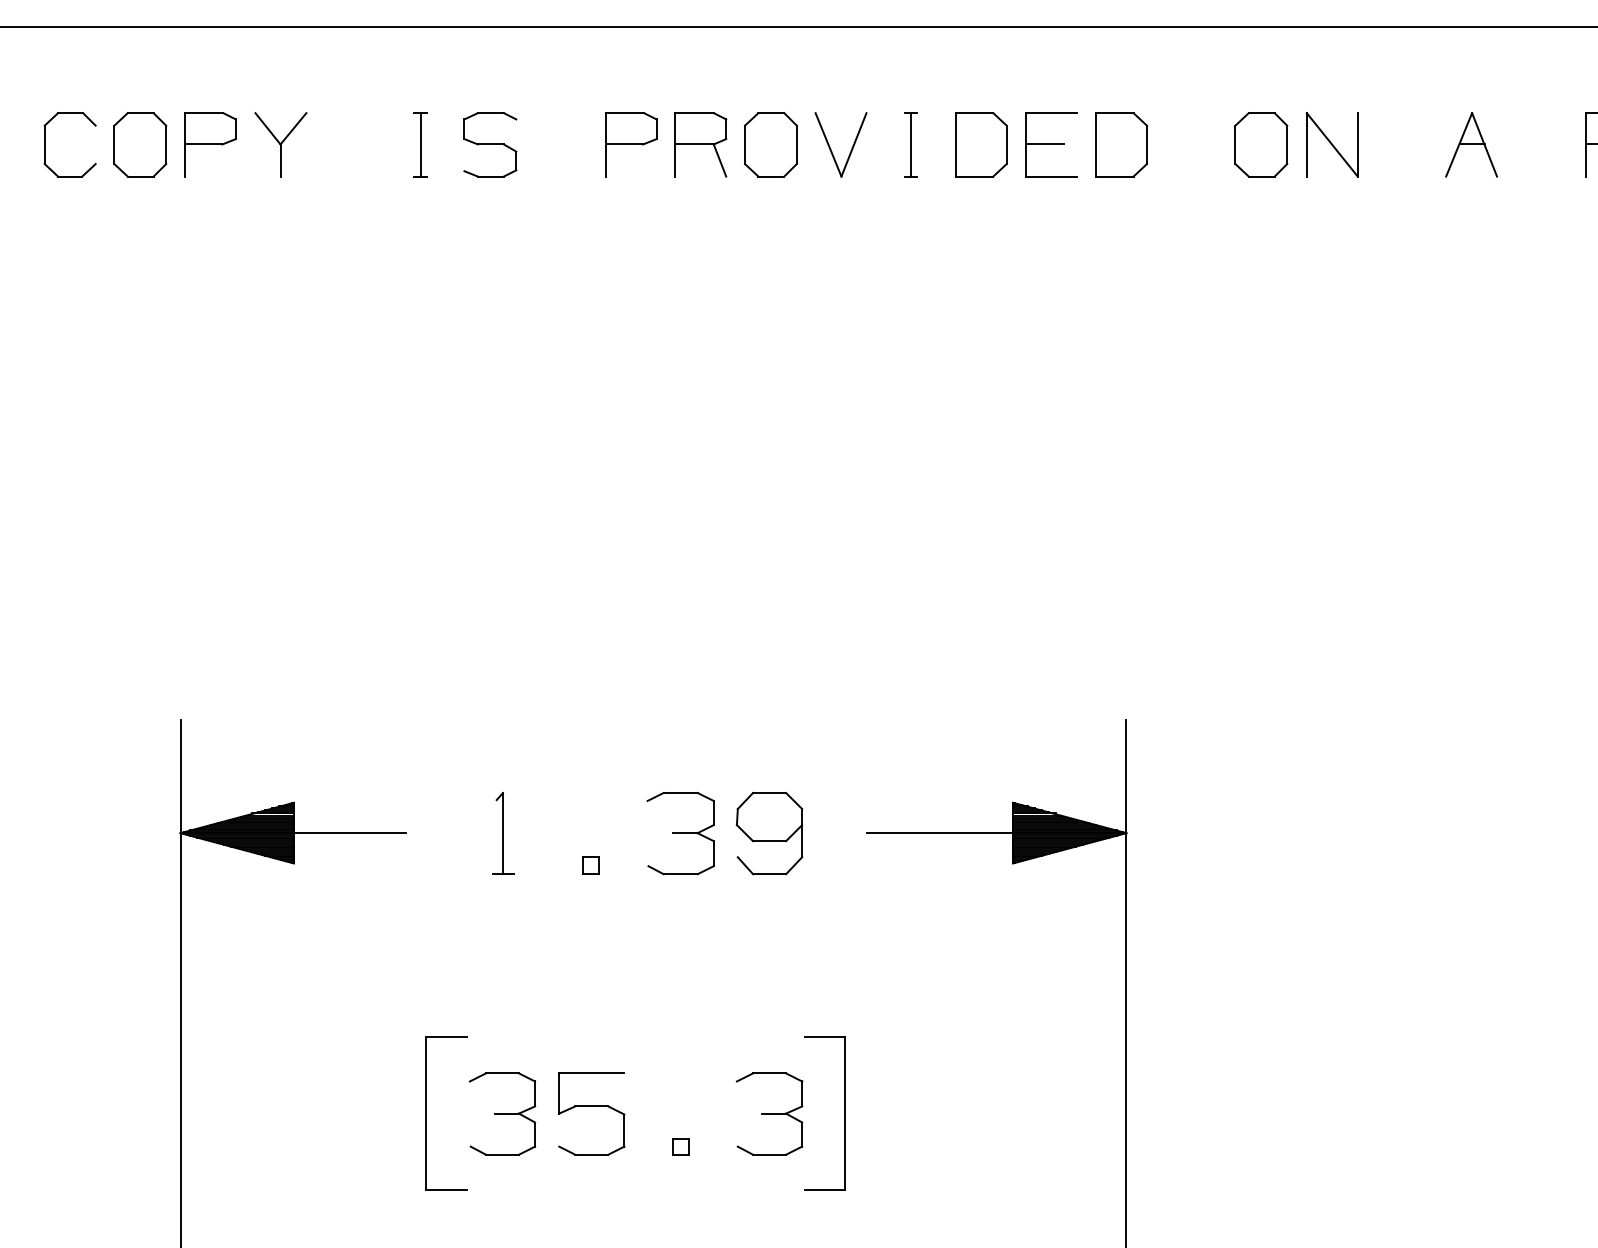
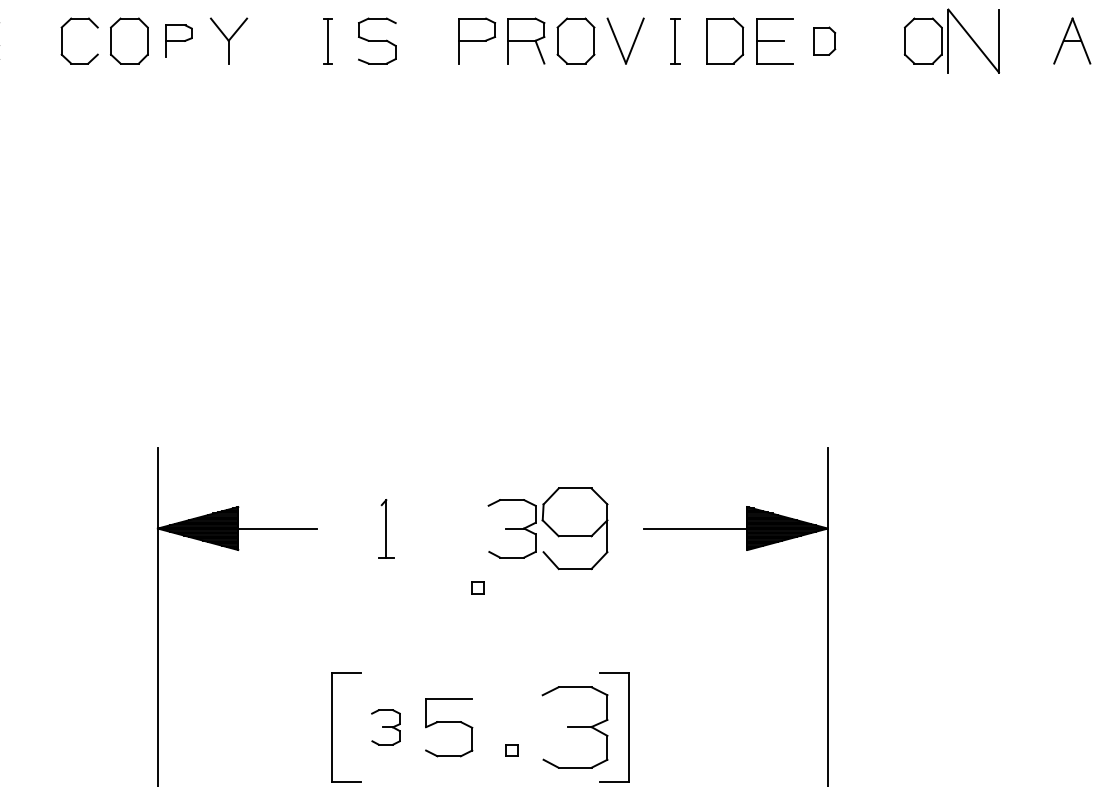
part: (210, 144) -> (179, 40), size x0.7
part: (1121, 144) -> (824, 40), size x0.6
part: (1331, 144) -> (973, 40), size x1.4
part: (769, 833) -> (575, 528), size x1.4
part: (590, 865) -> (477, 588), moved
part: (502, 1113) -> (385, 727), size x0.6
part: (769, 1113) -> (575, 727), size x1.4

